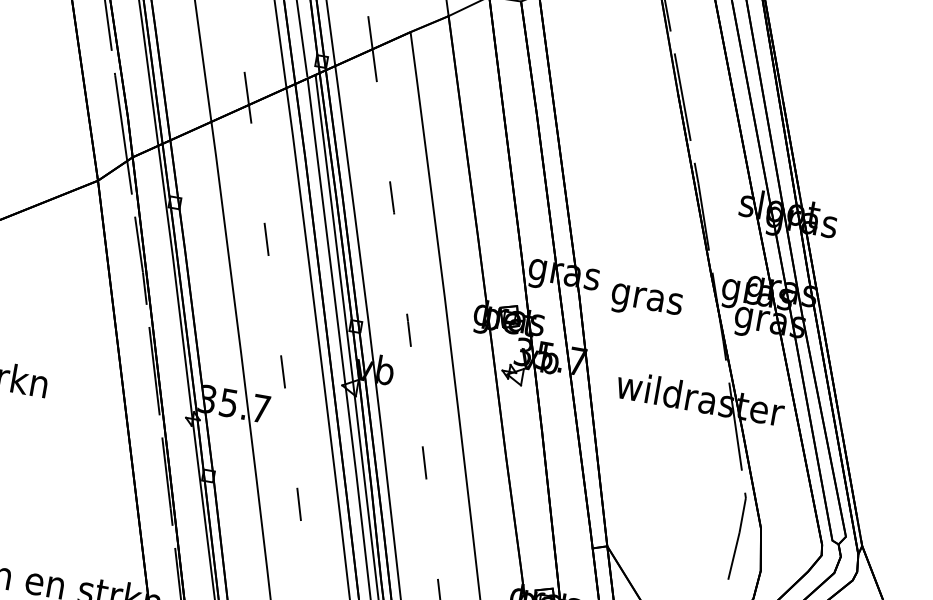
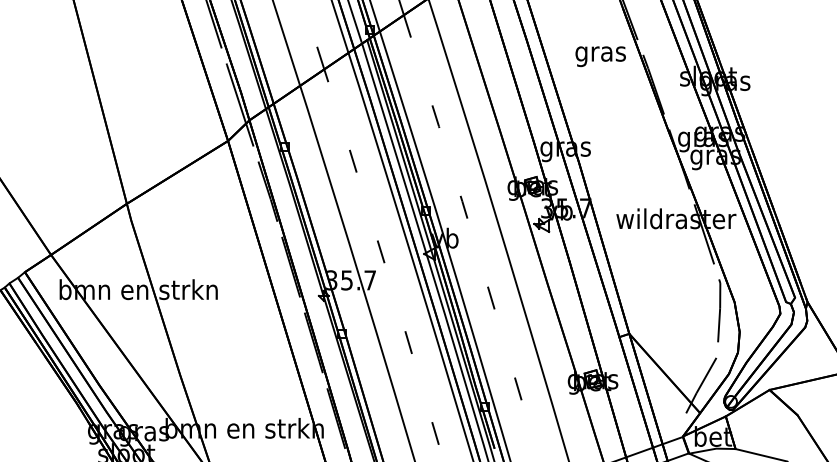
text: (646, 302) -> (600, 56), moved

